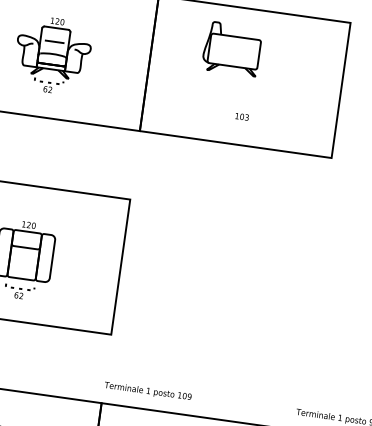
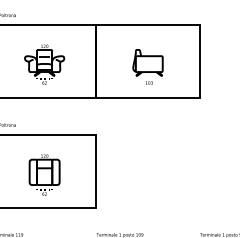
part: (231, 48) -> (147, 62), moved

